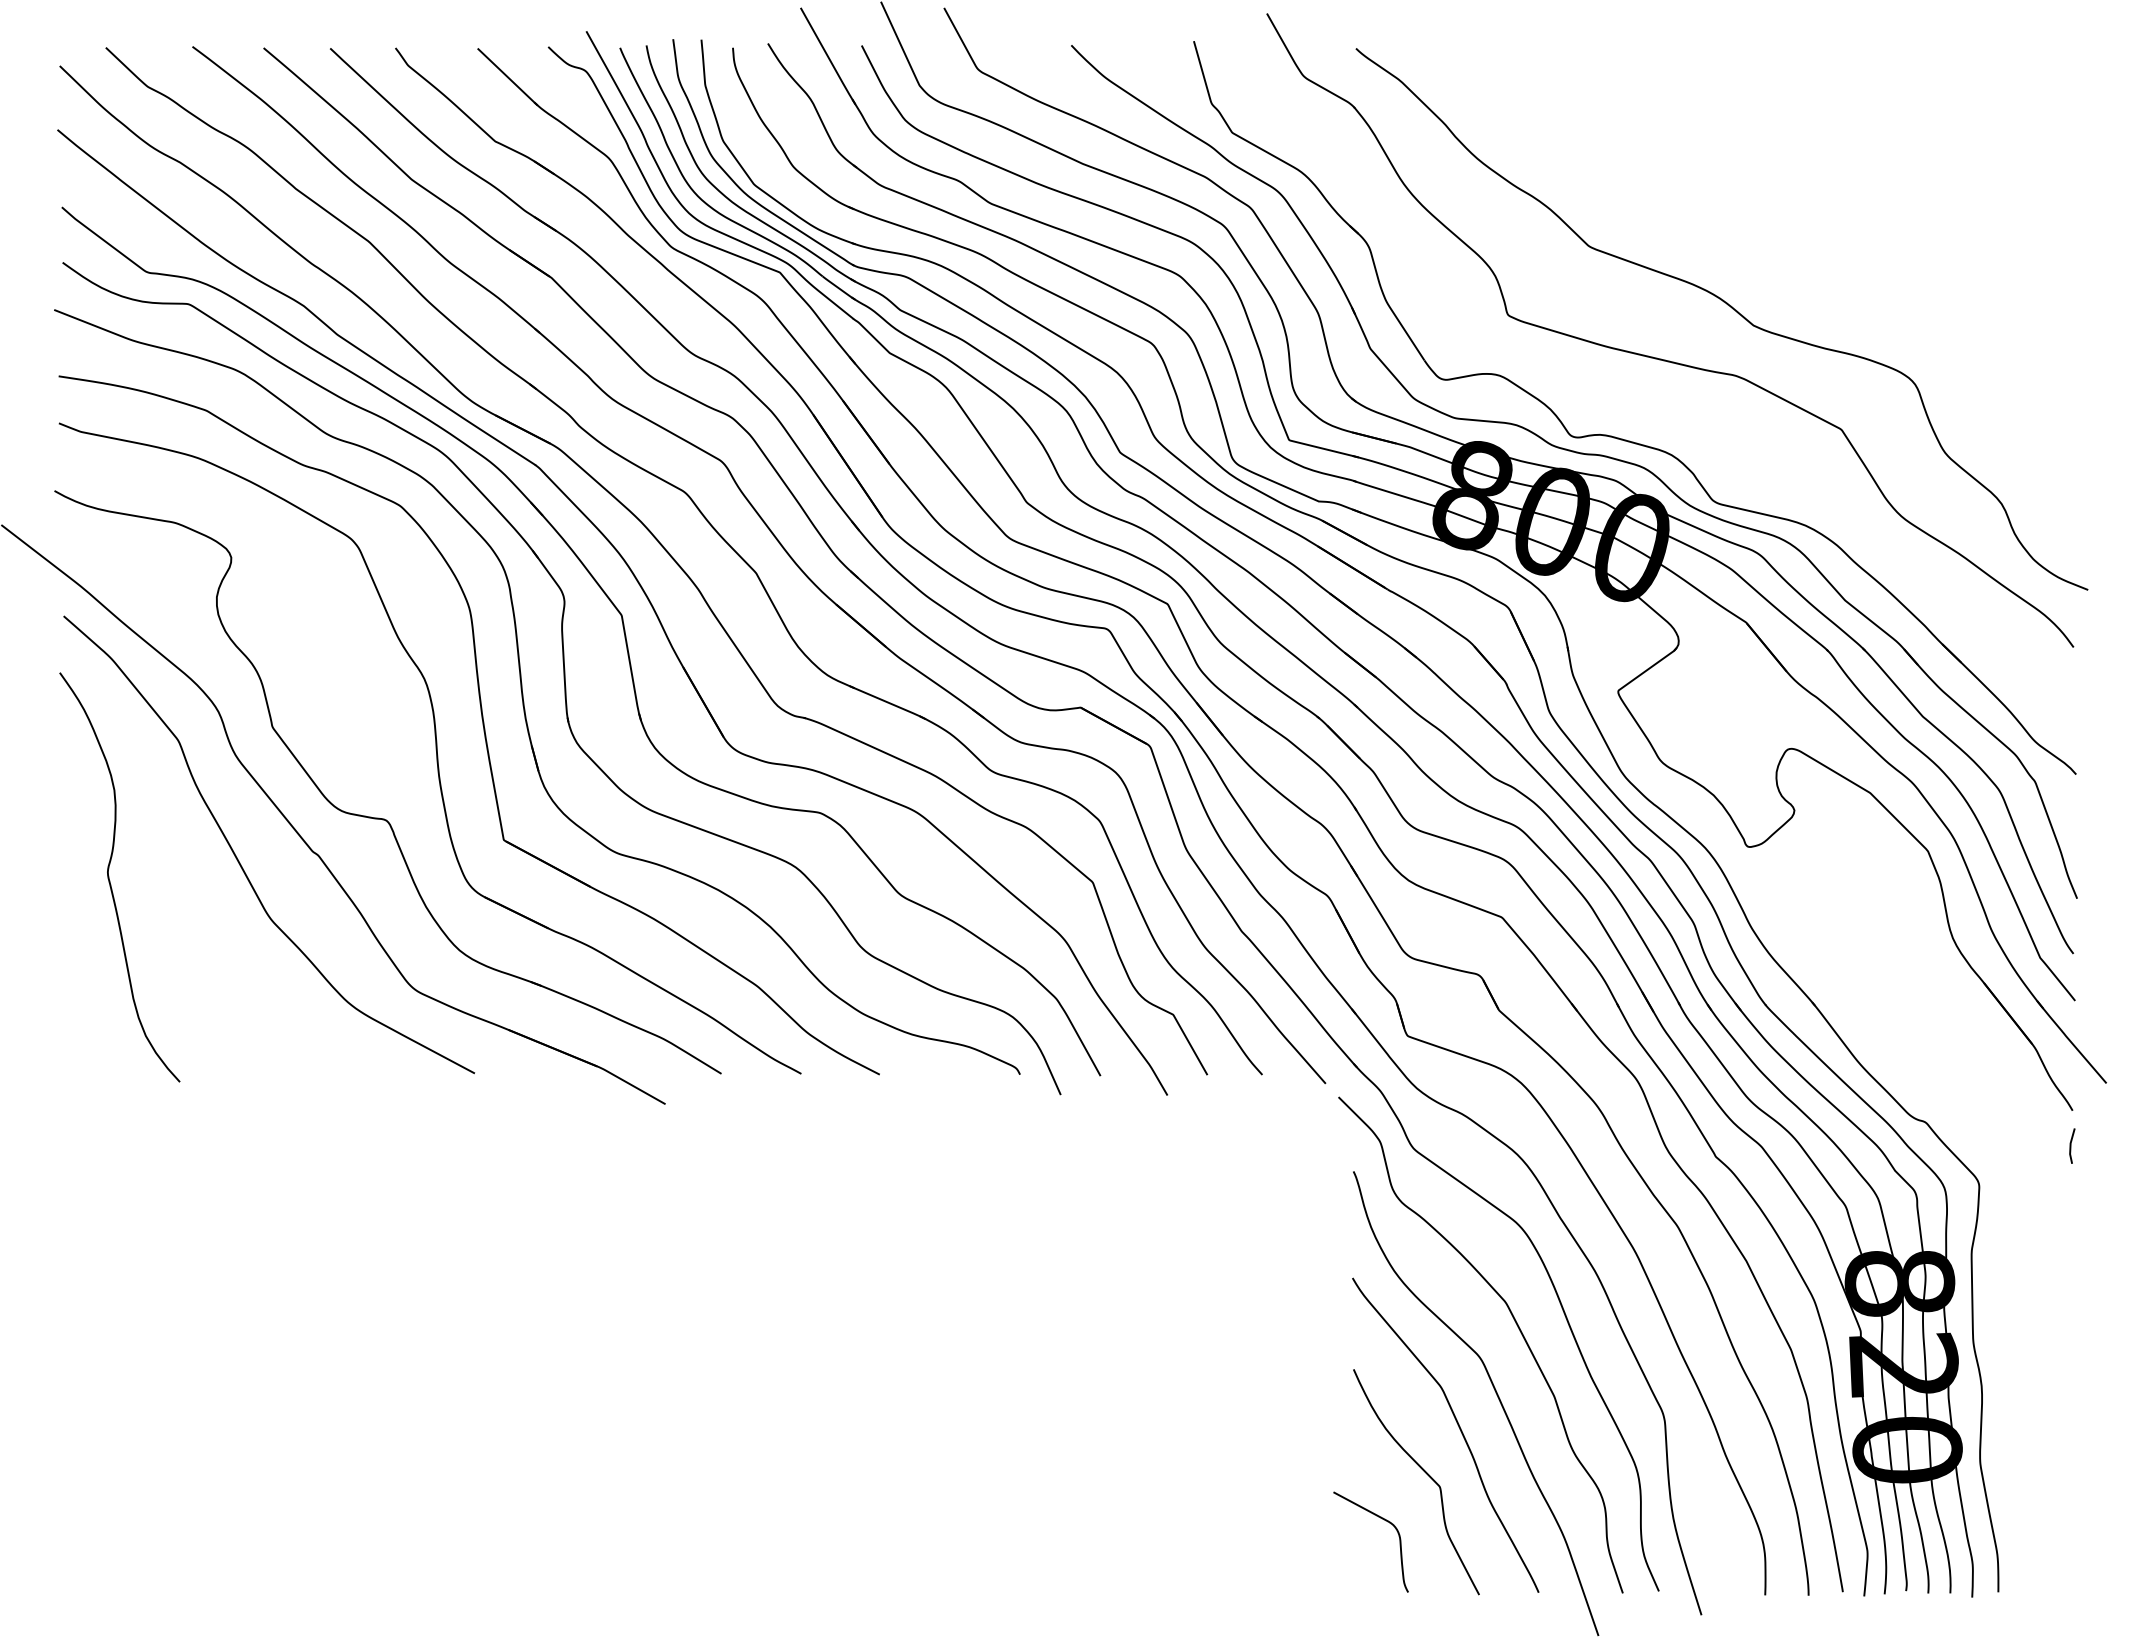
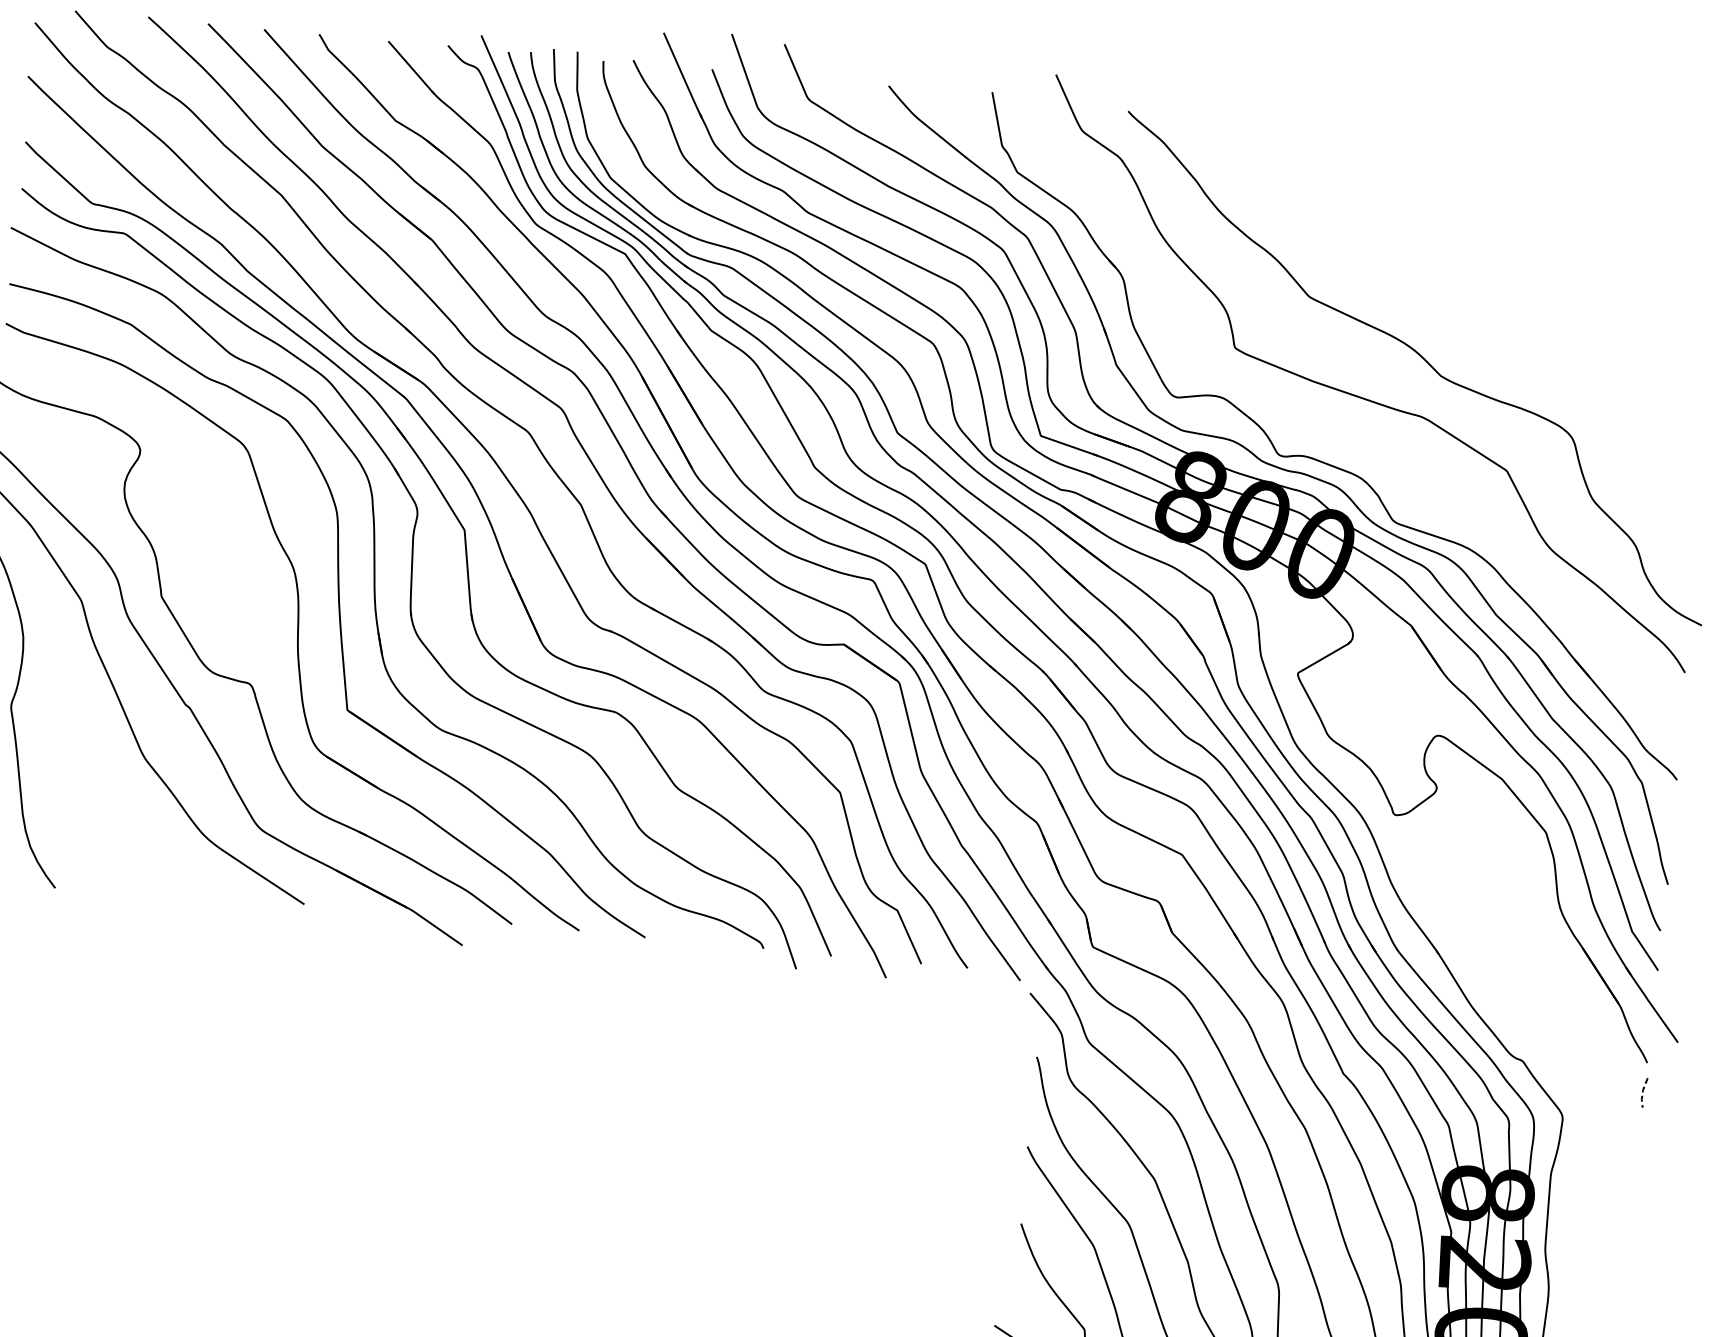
line: (2070, 1146) -> (1642, 1092), solid -> dashed

